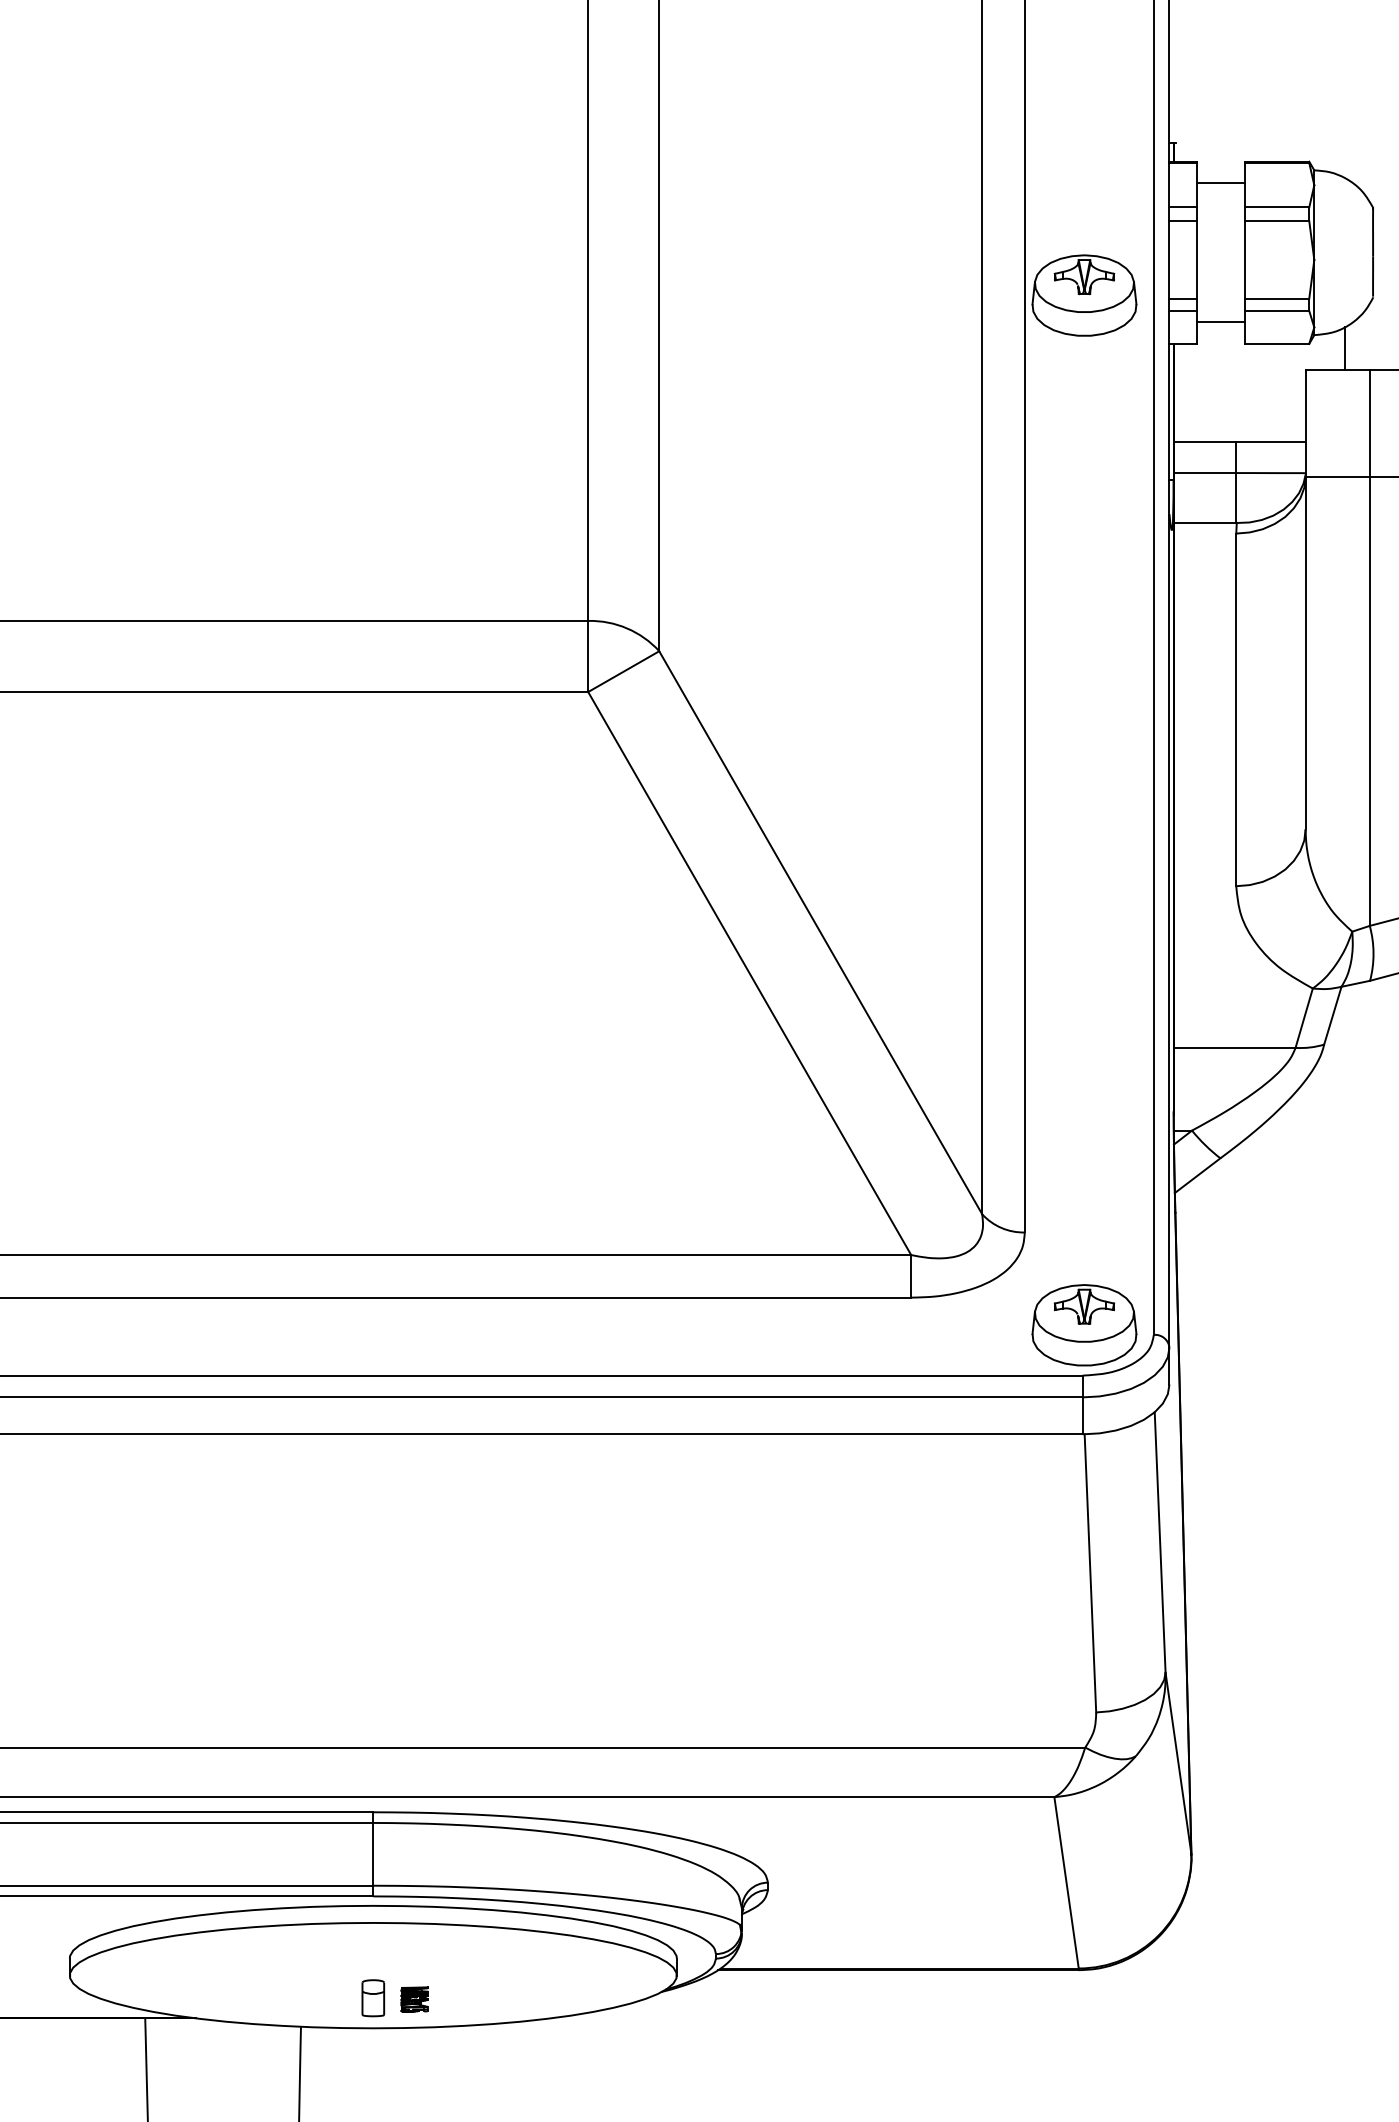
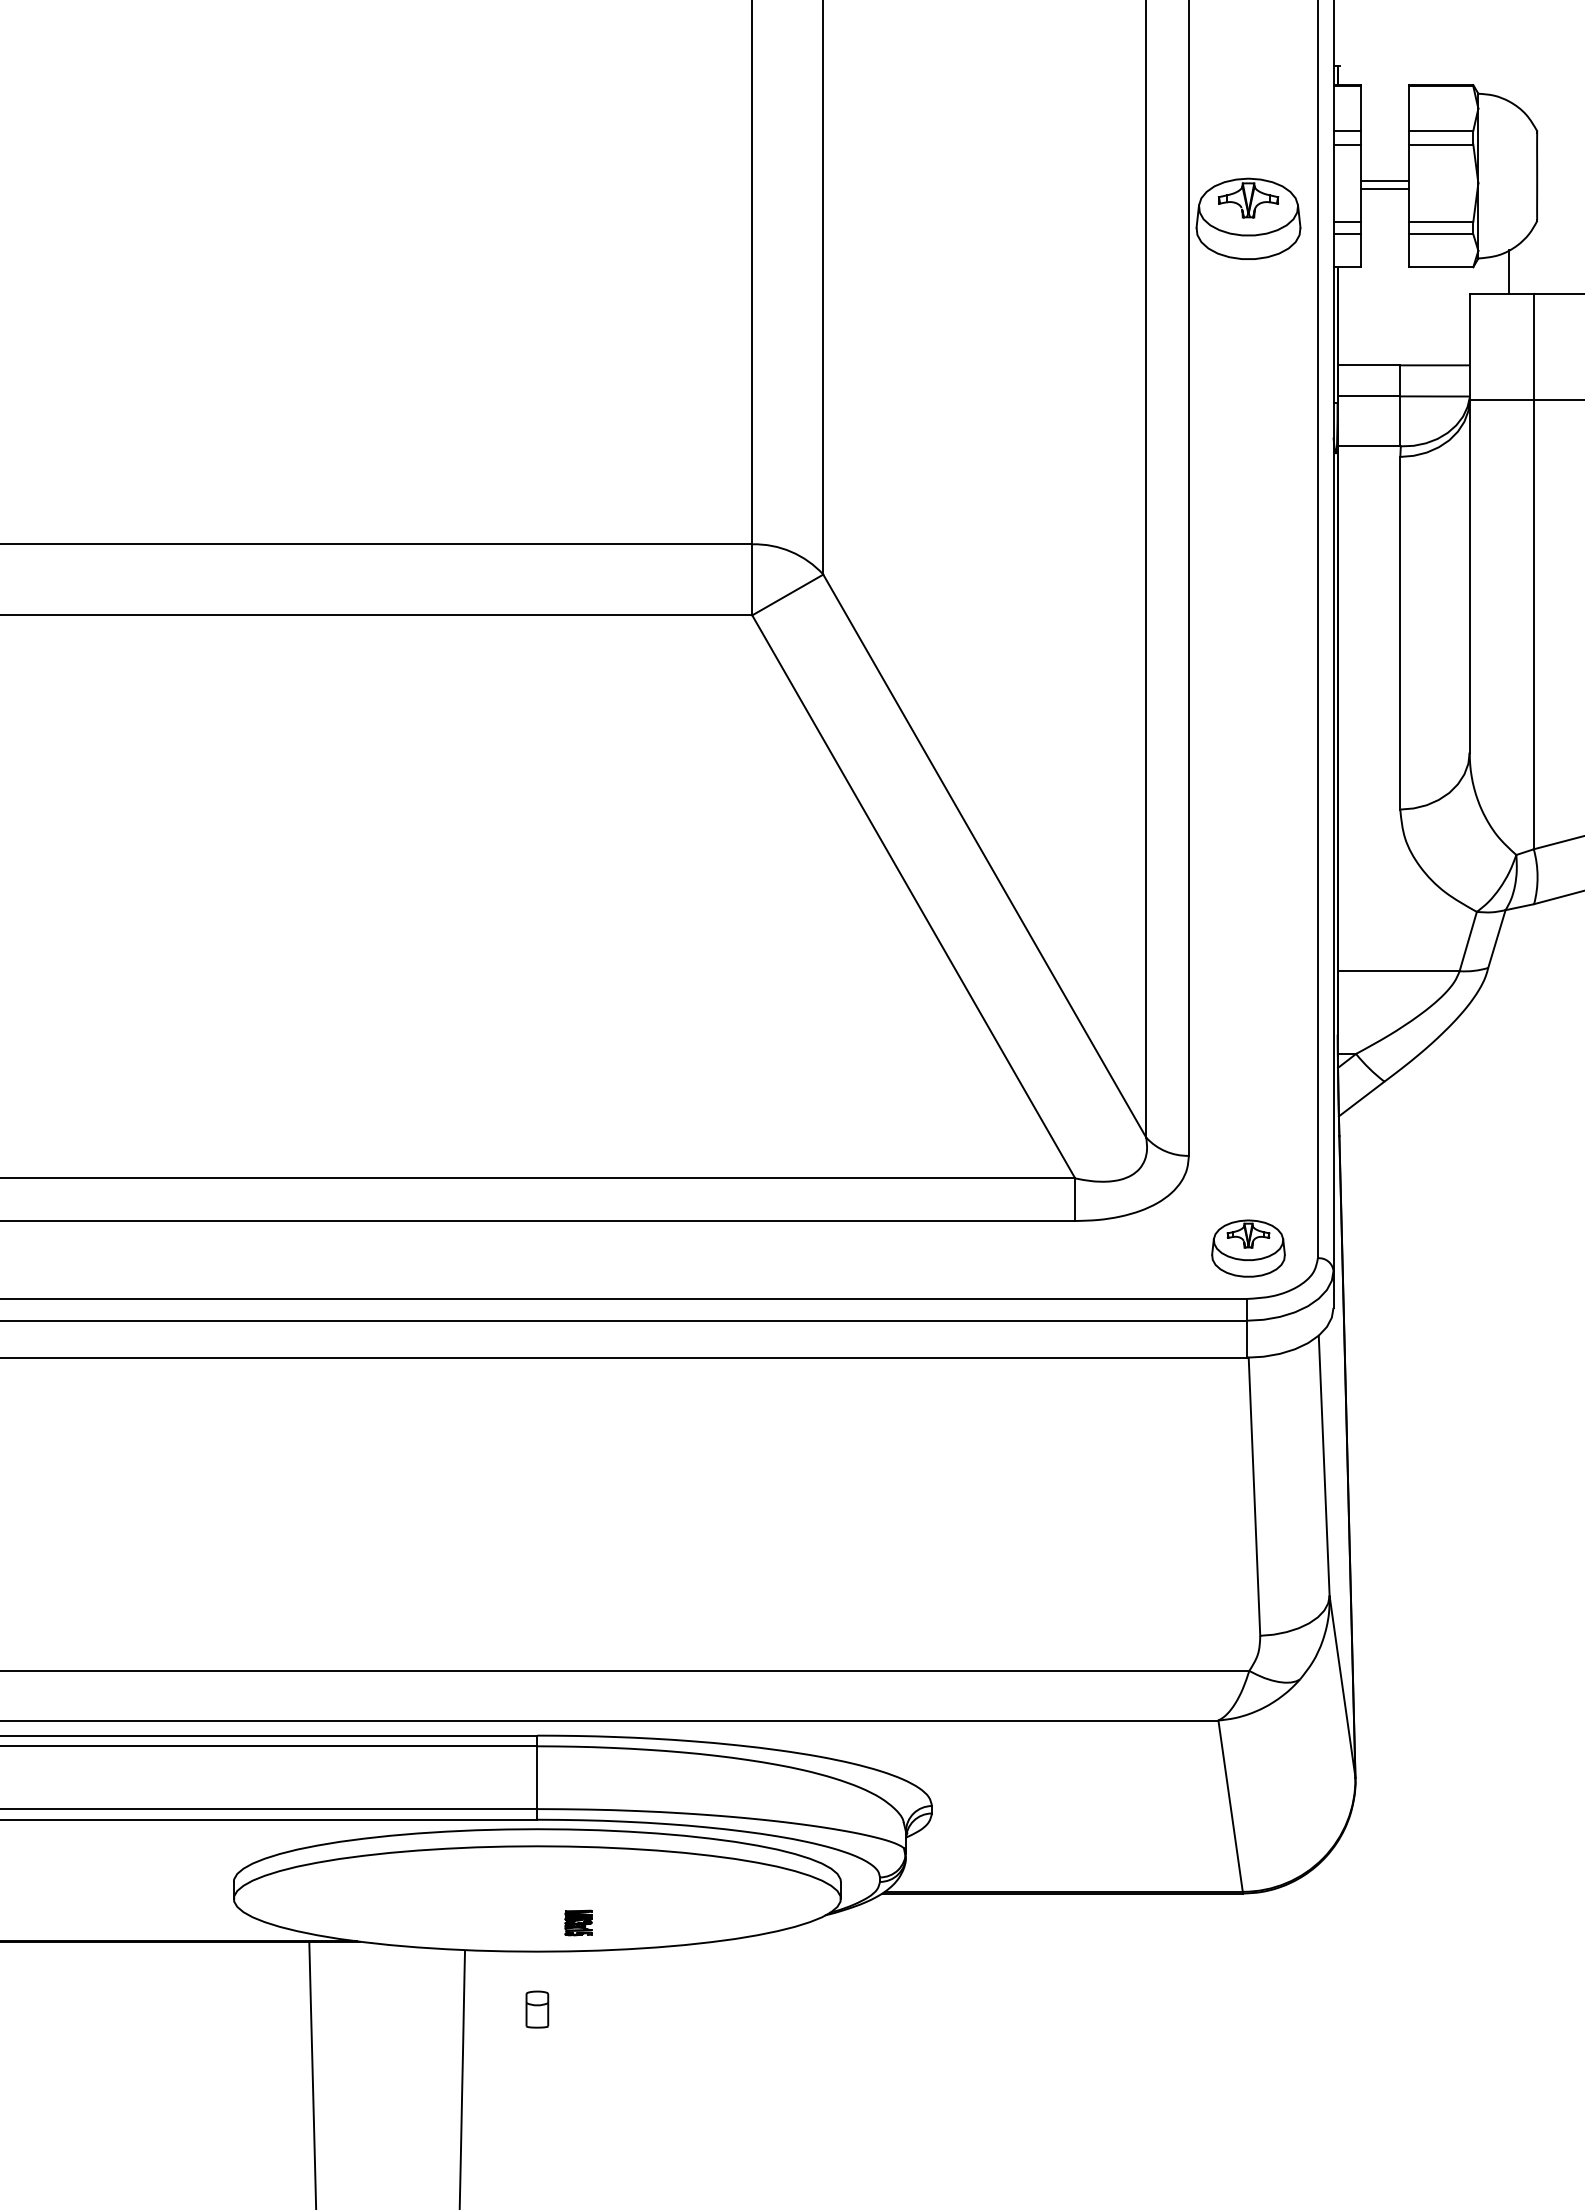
line: (1220, 183) -> (1384, 180), moved
line: (1220, 322) -> (1384, 188), moved
part: (1084, 1325) -> (1248, 1248), size x0.7
part: (373, 1998) -> (537, 2009), moved

